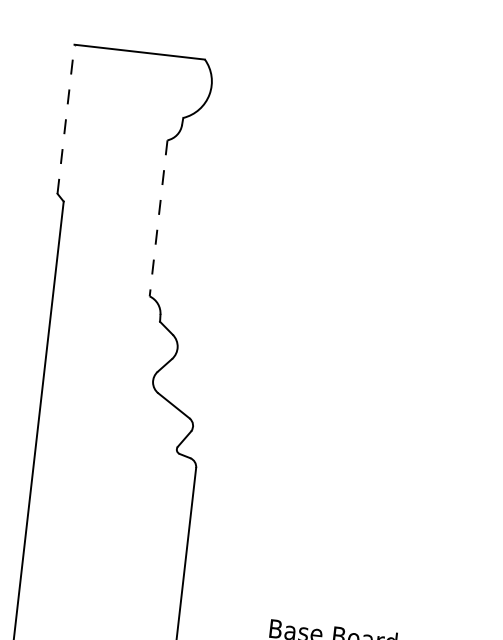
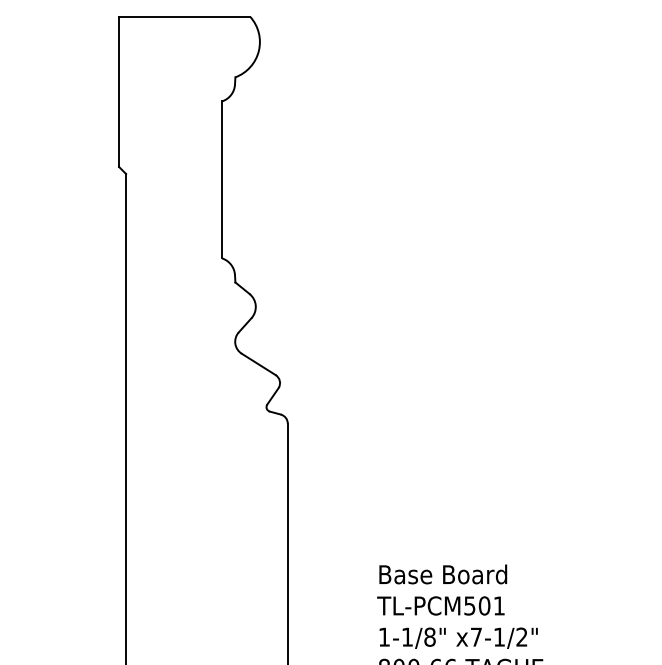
line: (66, 118) -> (119, 91), dashed -> solid
line: (158, 218) -> (222, 179), dashed -> solid

